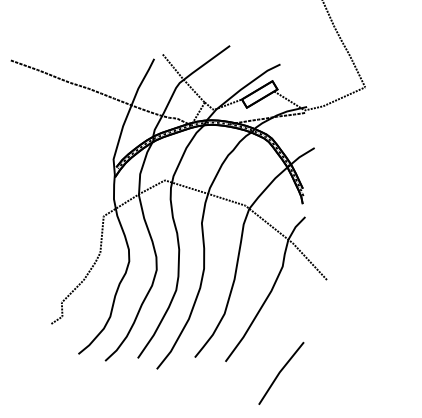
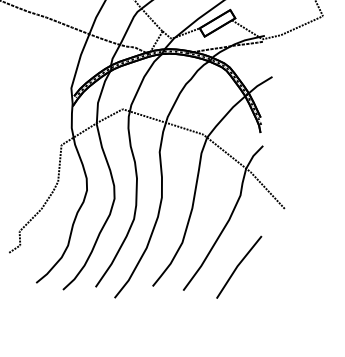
line: (281, 371) -> (239, 265), moved

